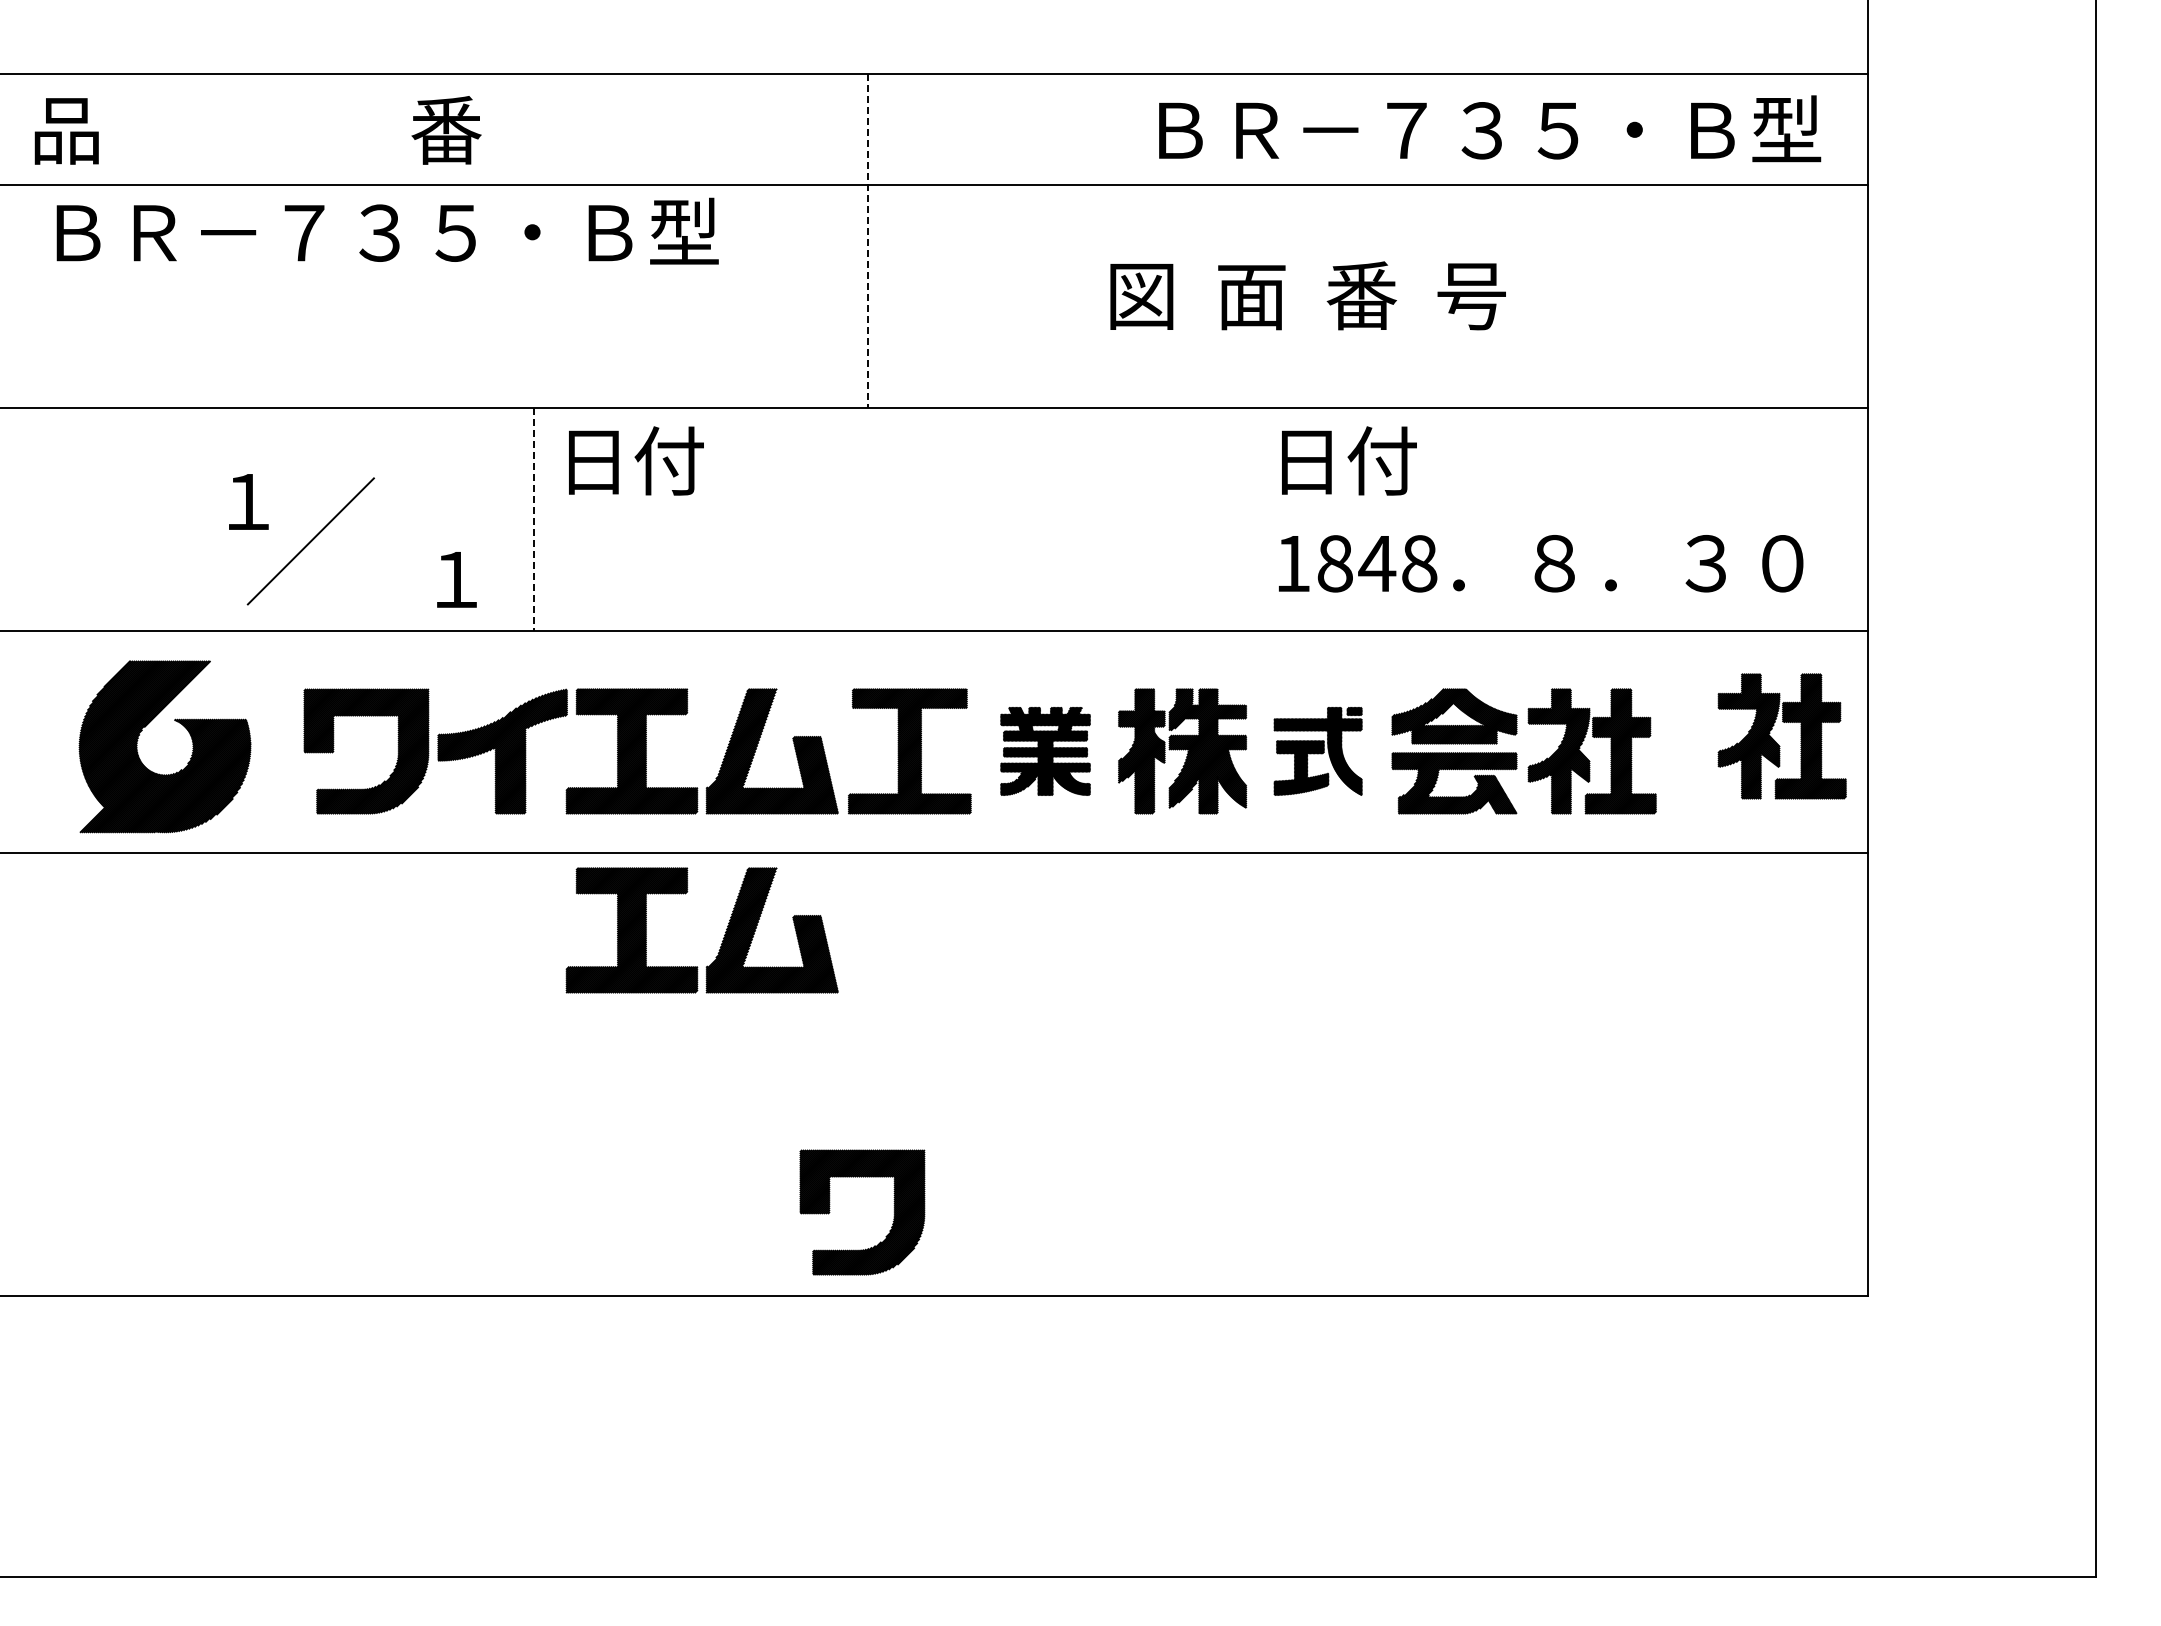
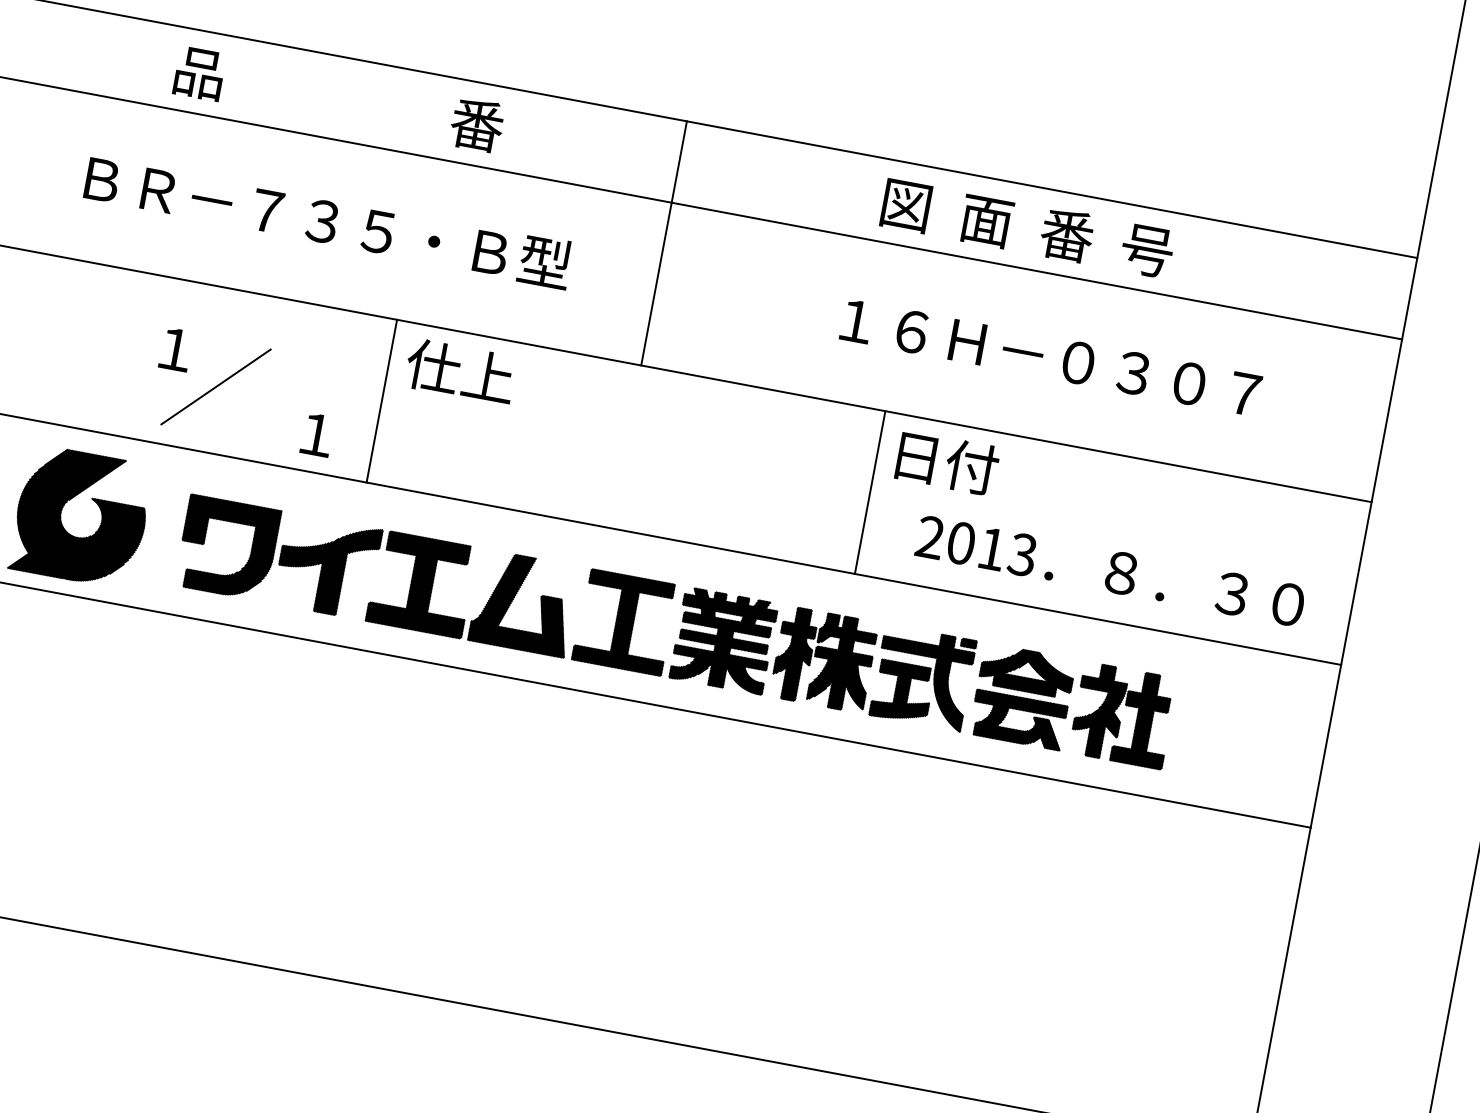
text: (1484, 129) -> (1129, 246), ＢＲ－７３５・Ｂ型 -> 図  面  番  号
text: (257, 130) -> (339, 99), moved
text: (387, 230) -> (328, 220), moved
line: (867, 241) -> (663, 243), dashed -> solid
text: (1401, 295) -> (1046, 356), 図  面  番  号 -> １６Ｈ－０３０７
text: (630, 460) -> (460, 371), 日付 -> 仕上
text: (1349, 460) -> (947, 462), moved
line: (1202, 518) -> (870, 492), added
line: (533, 519) -> (381, 401), dashed -> solid
text: (1356, 563) -> (976, 546), 1848 -> 2013
part: (1774, 739) -> (1258, 731), removed
part: (1045, 751) -> (723, 640), size x1.43
part: (1318, 751) -> (923, 678), size x1.43
part: (721, 941) -> (461, 735), removed
part: (893, 1212) -> (549, 956), removed

